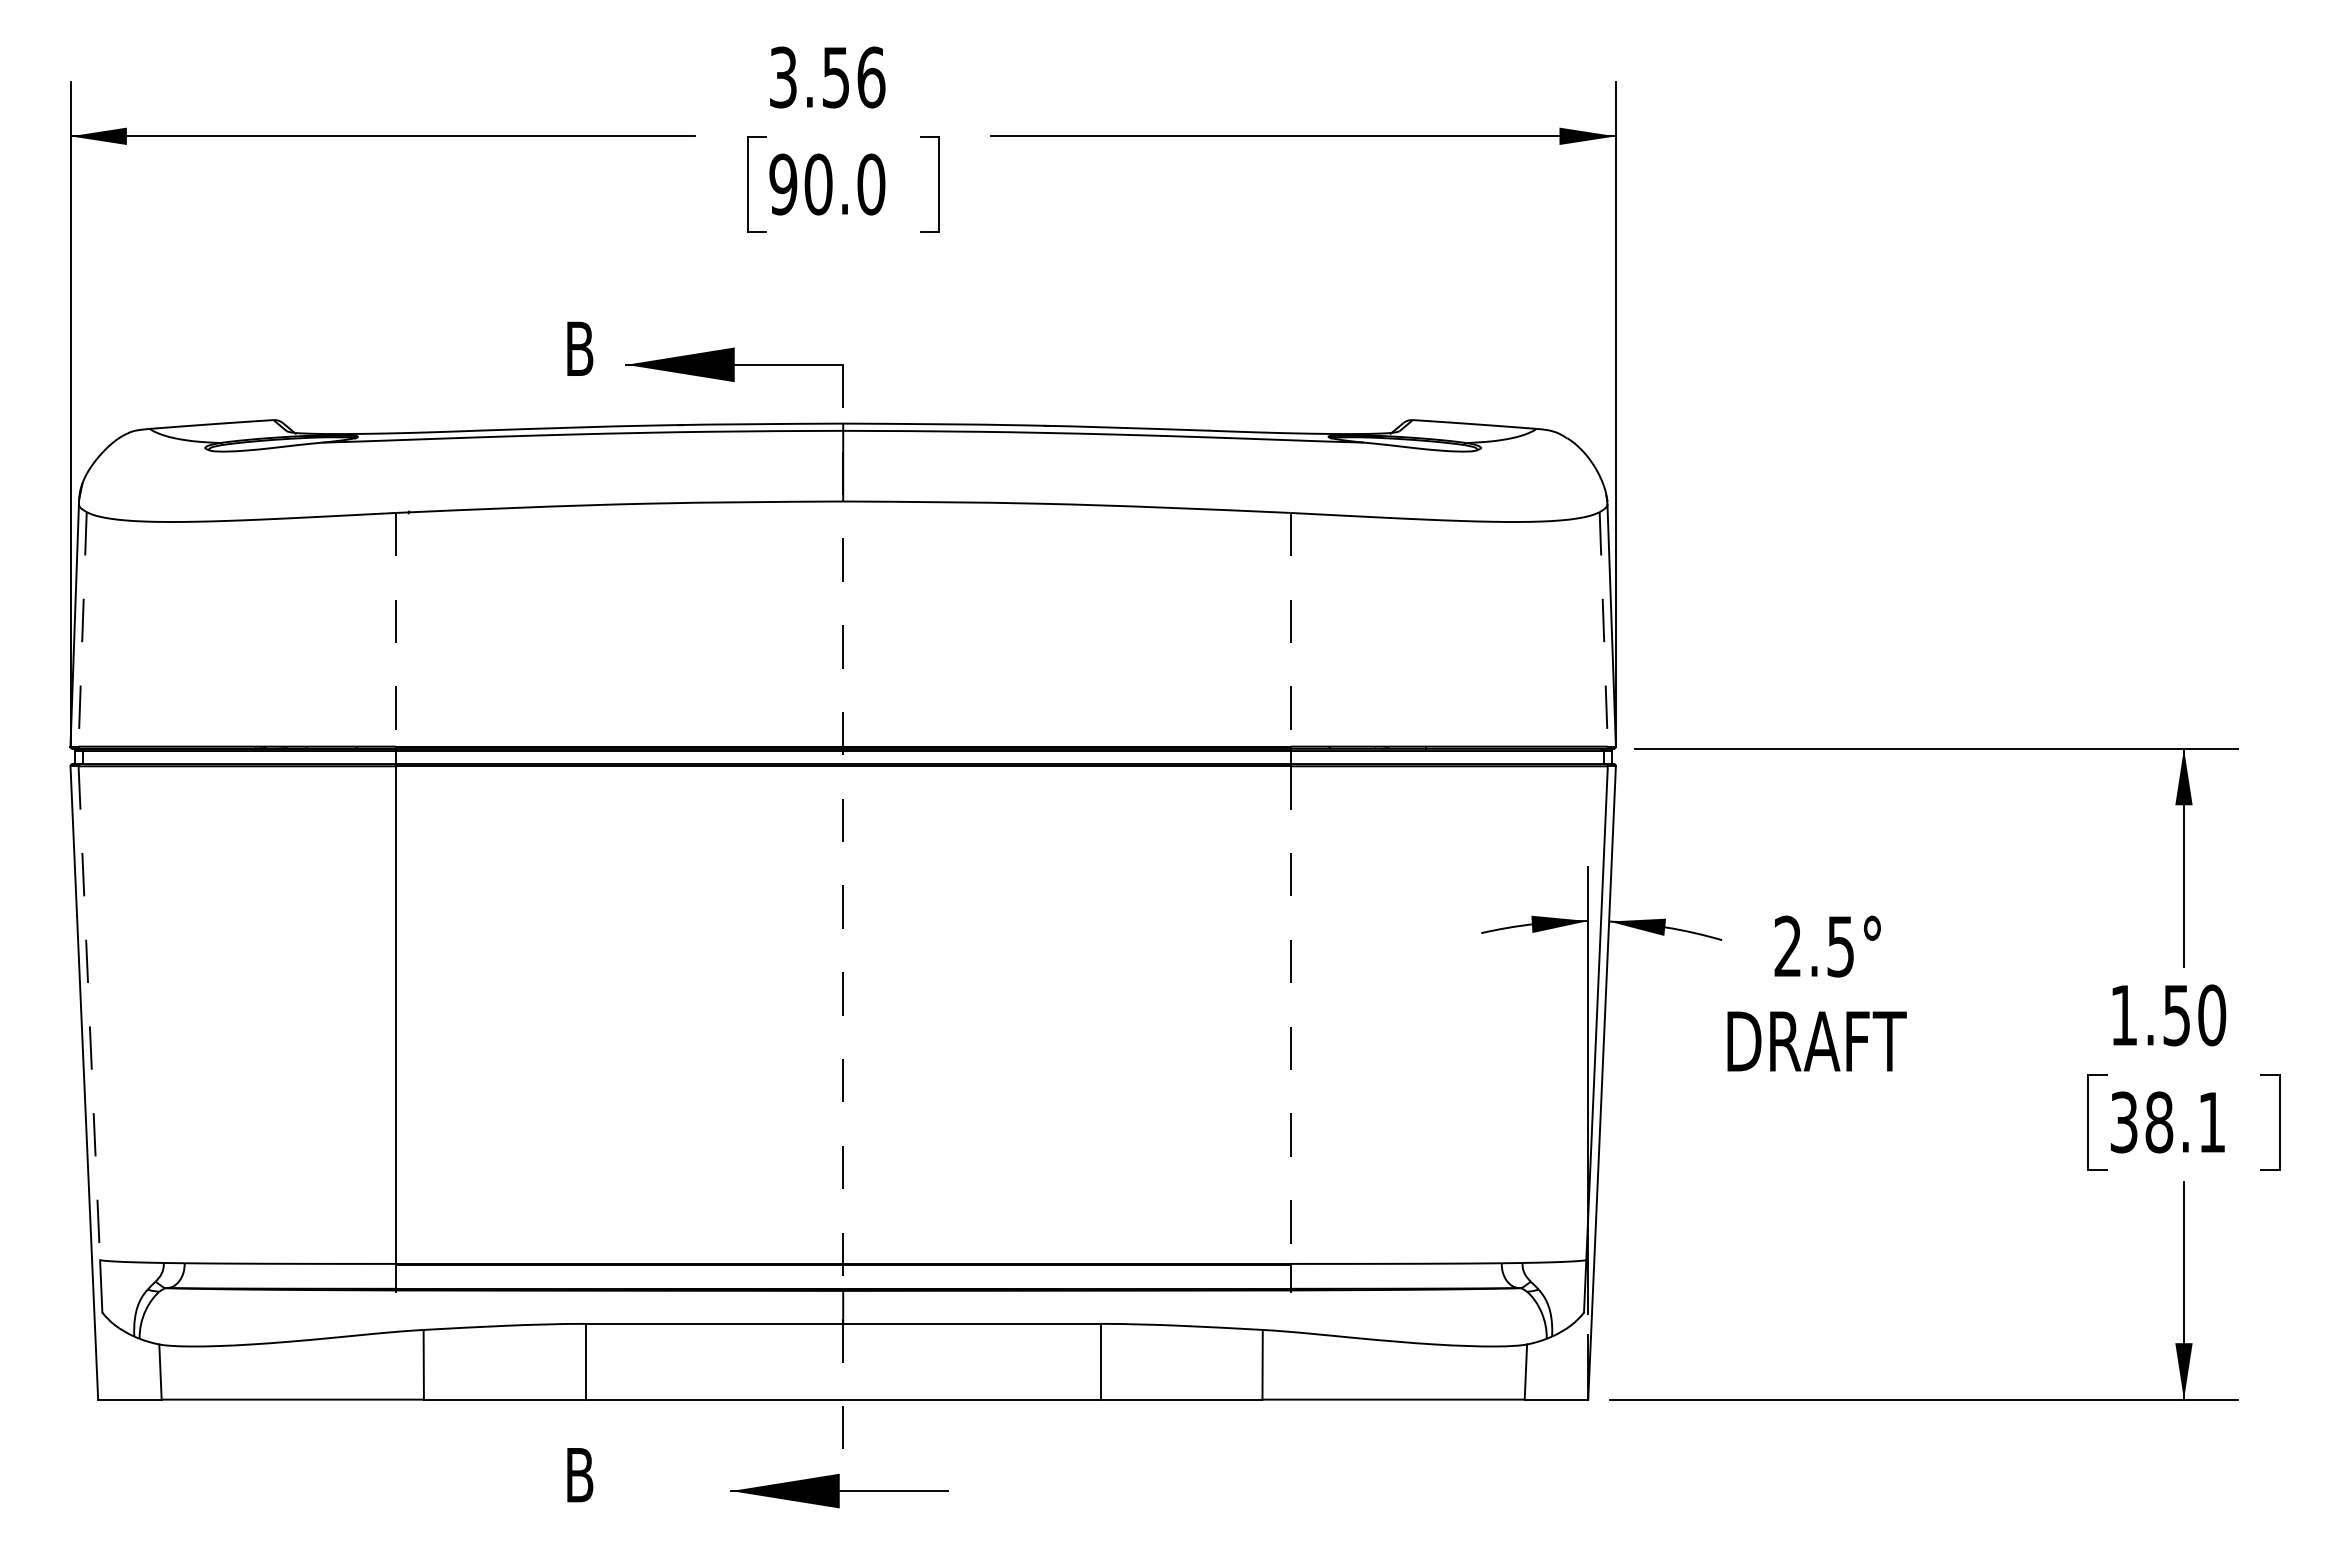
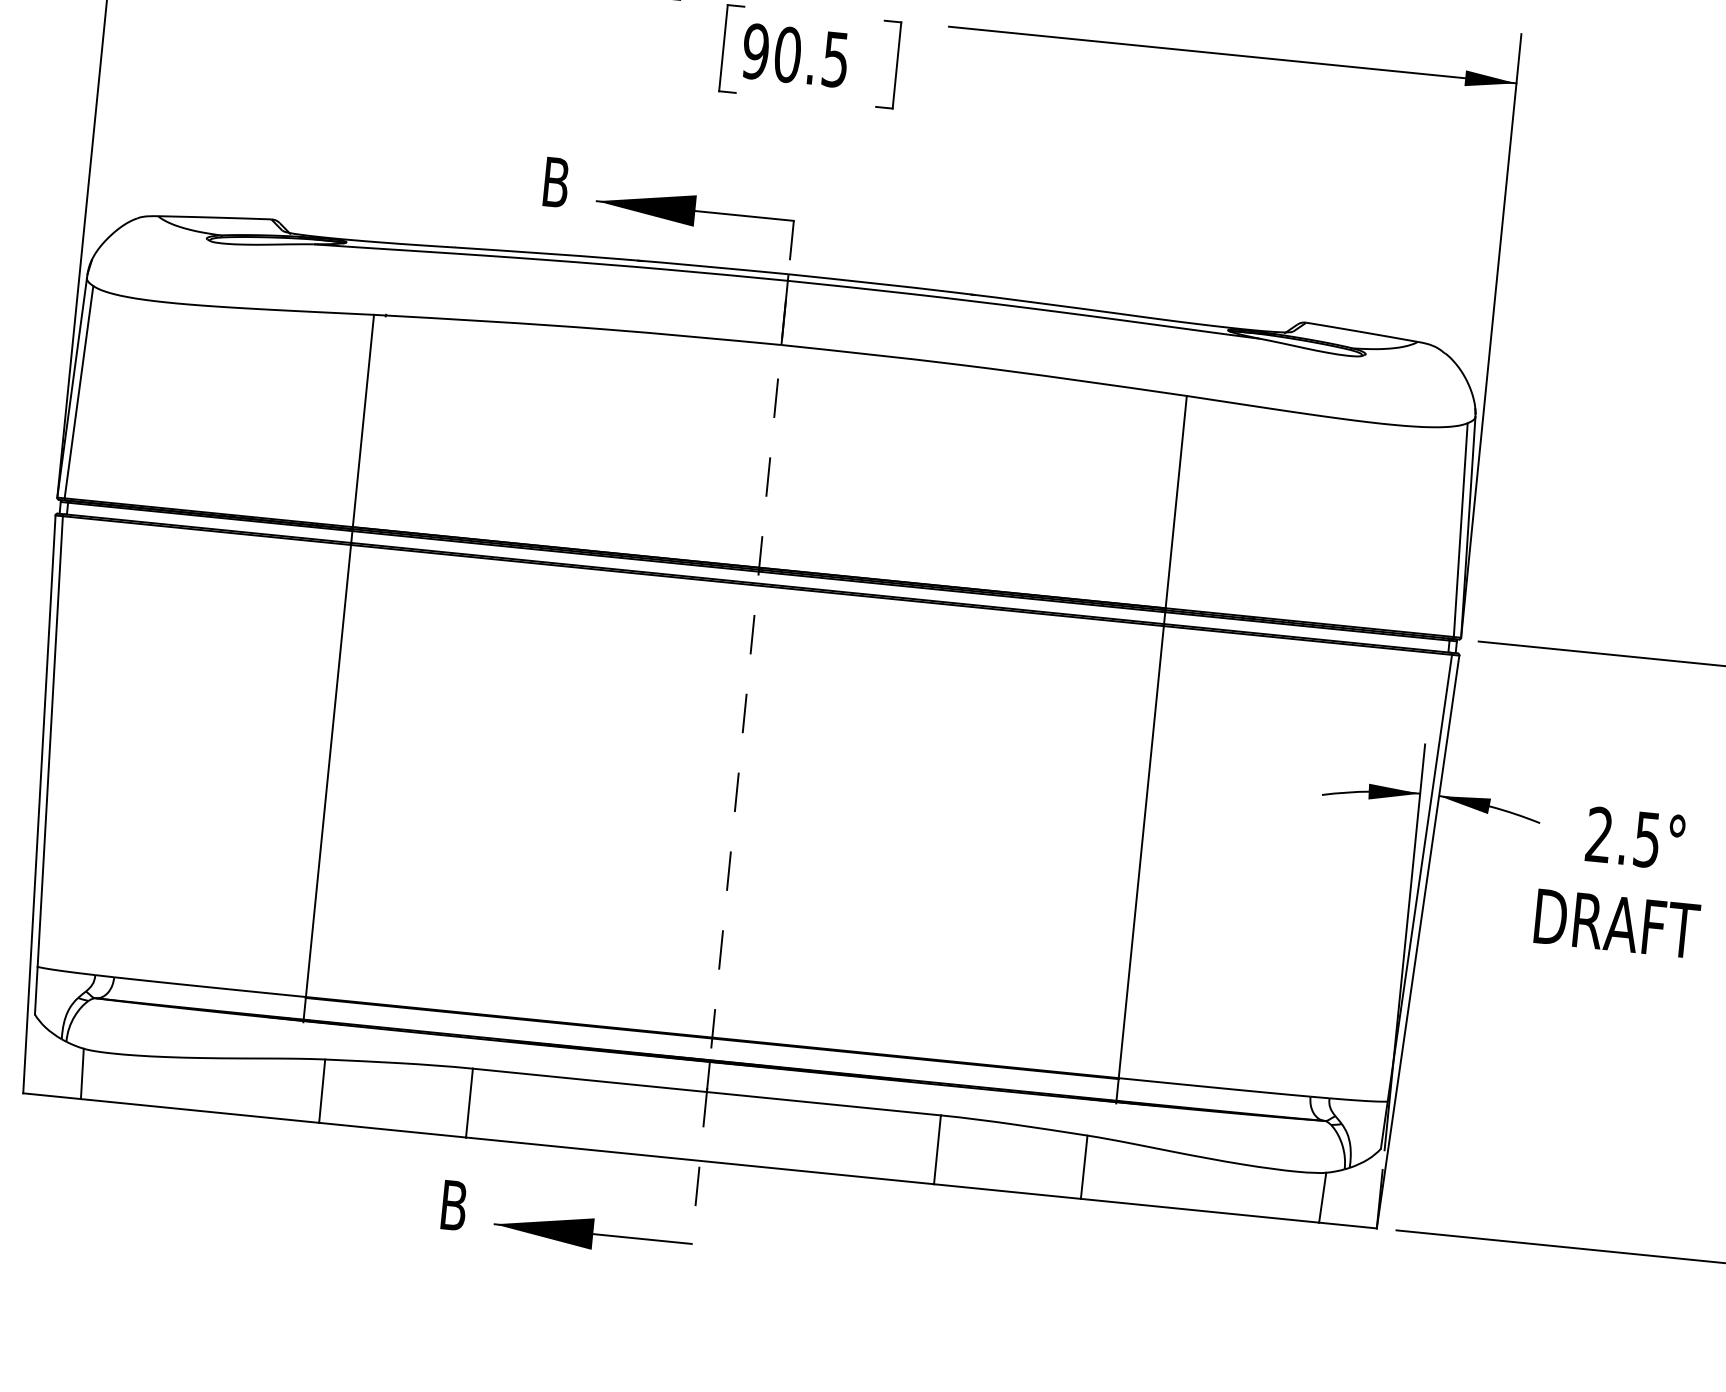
text: (871, 184) -> (835, 59), 90.0 -> 90.5
line: (82, 629) -> (78, 392), dashed -> solid
line: (395, 629) -> (363, 420), dashed -> solid
line: (1290, 629) -> (1176, 501), dashed -> solid
line: (1603, 629) -> (1460, 530), dashed -> solid
line: (89, 1013) -> (50, 741), dashed -> solid
line: (1290, 1015) -> (1141, 852), dashed -> solid
part: (839, 1490) -> (593, 1233), moved

